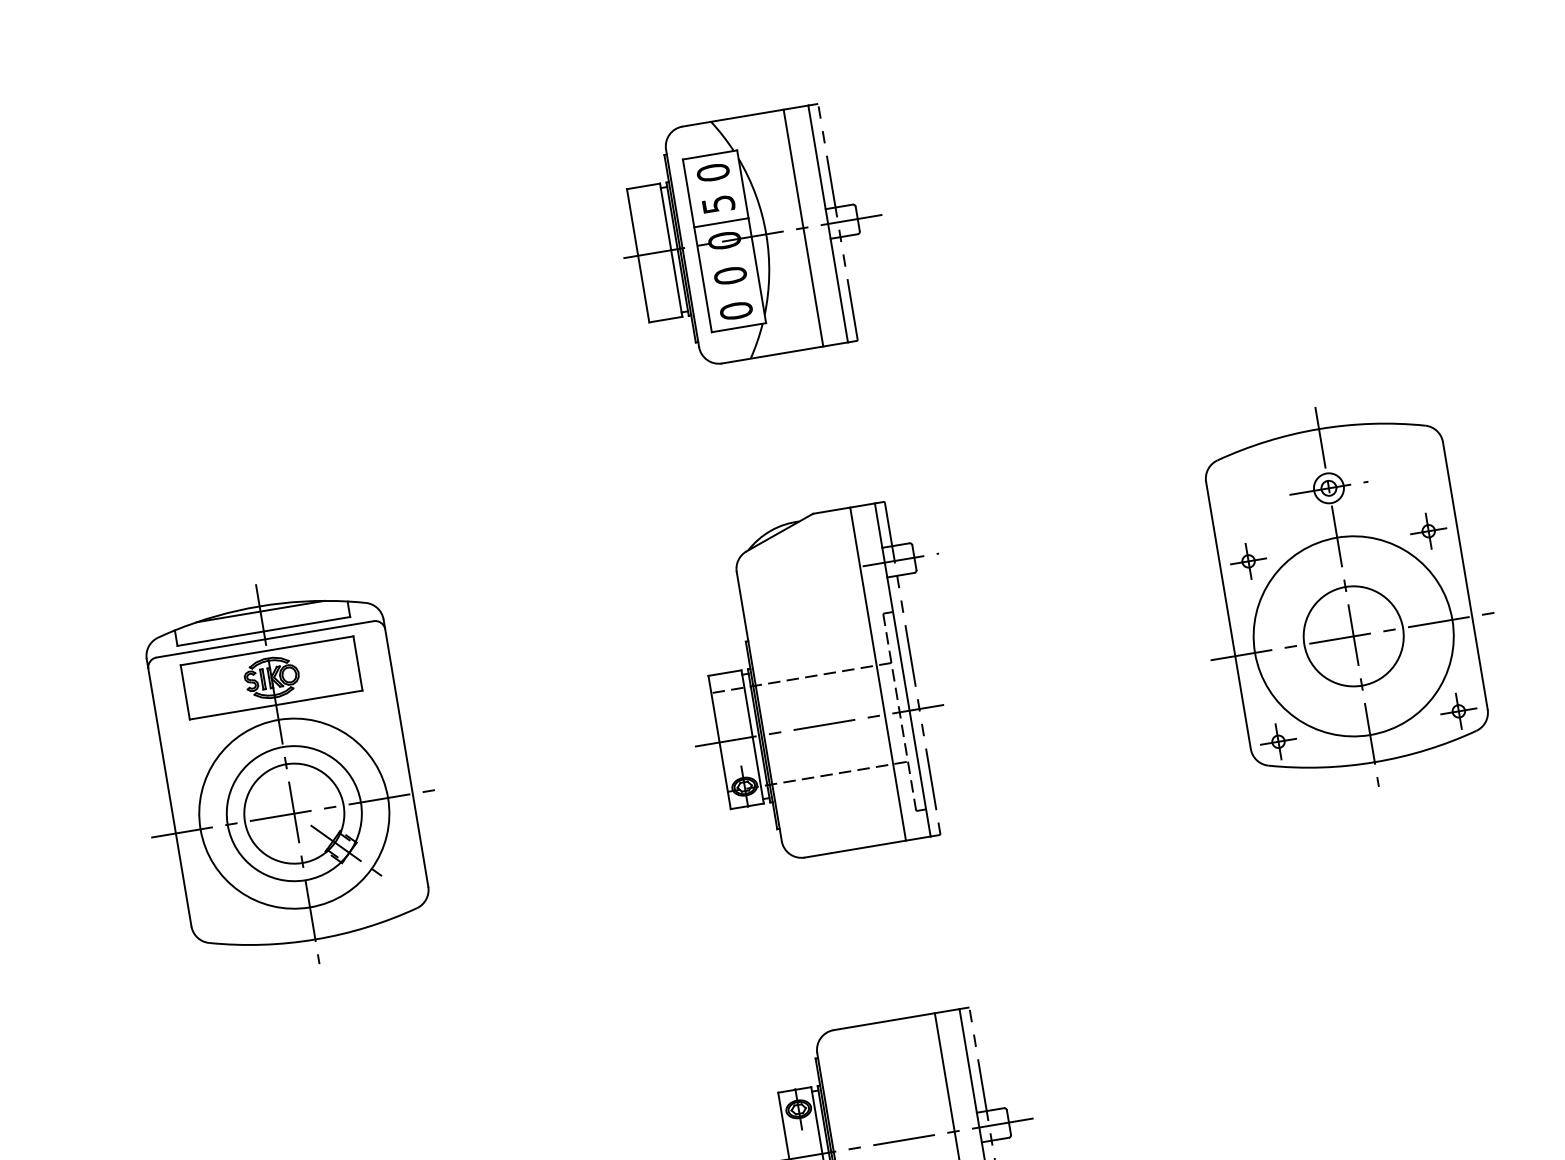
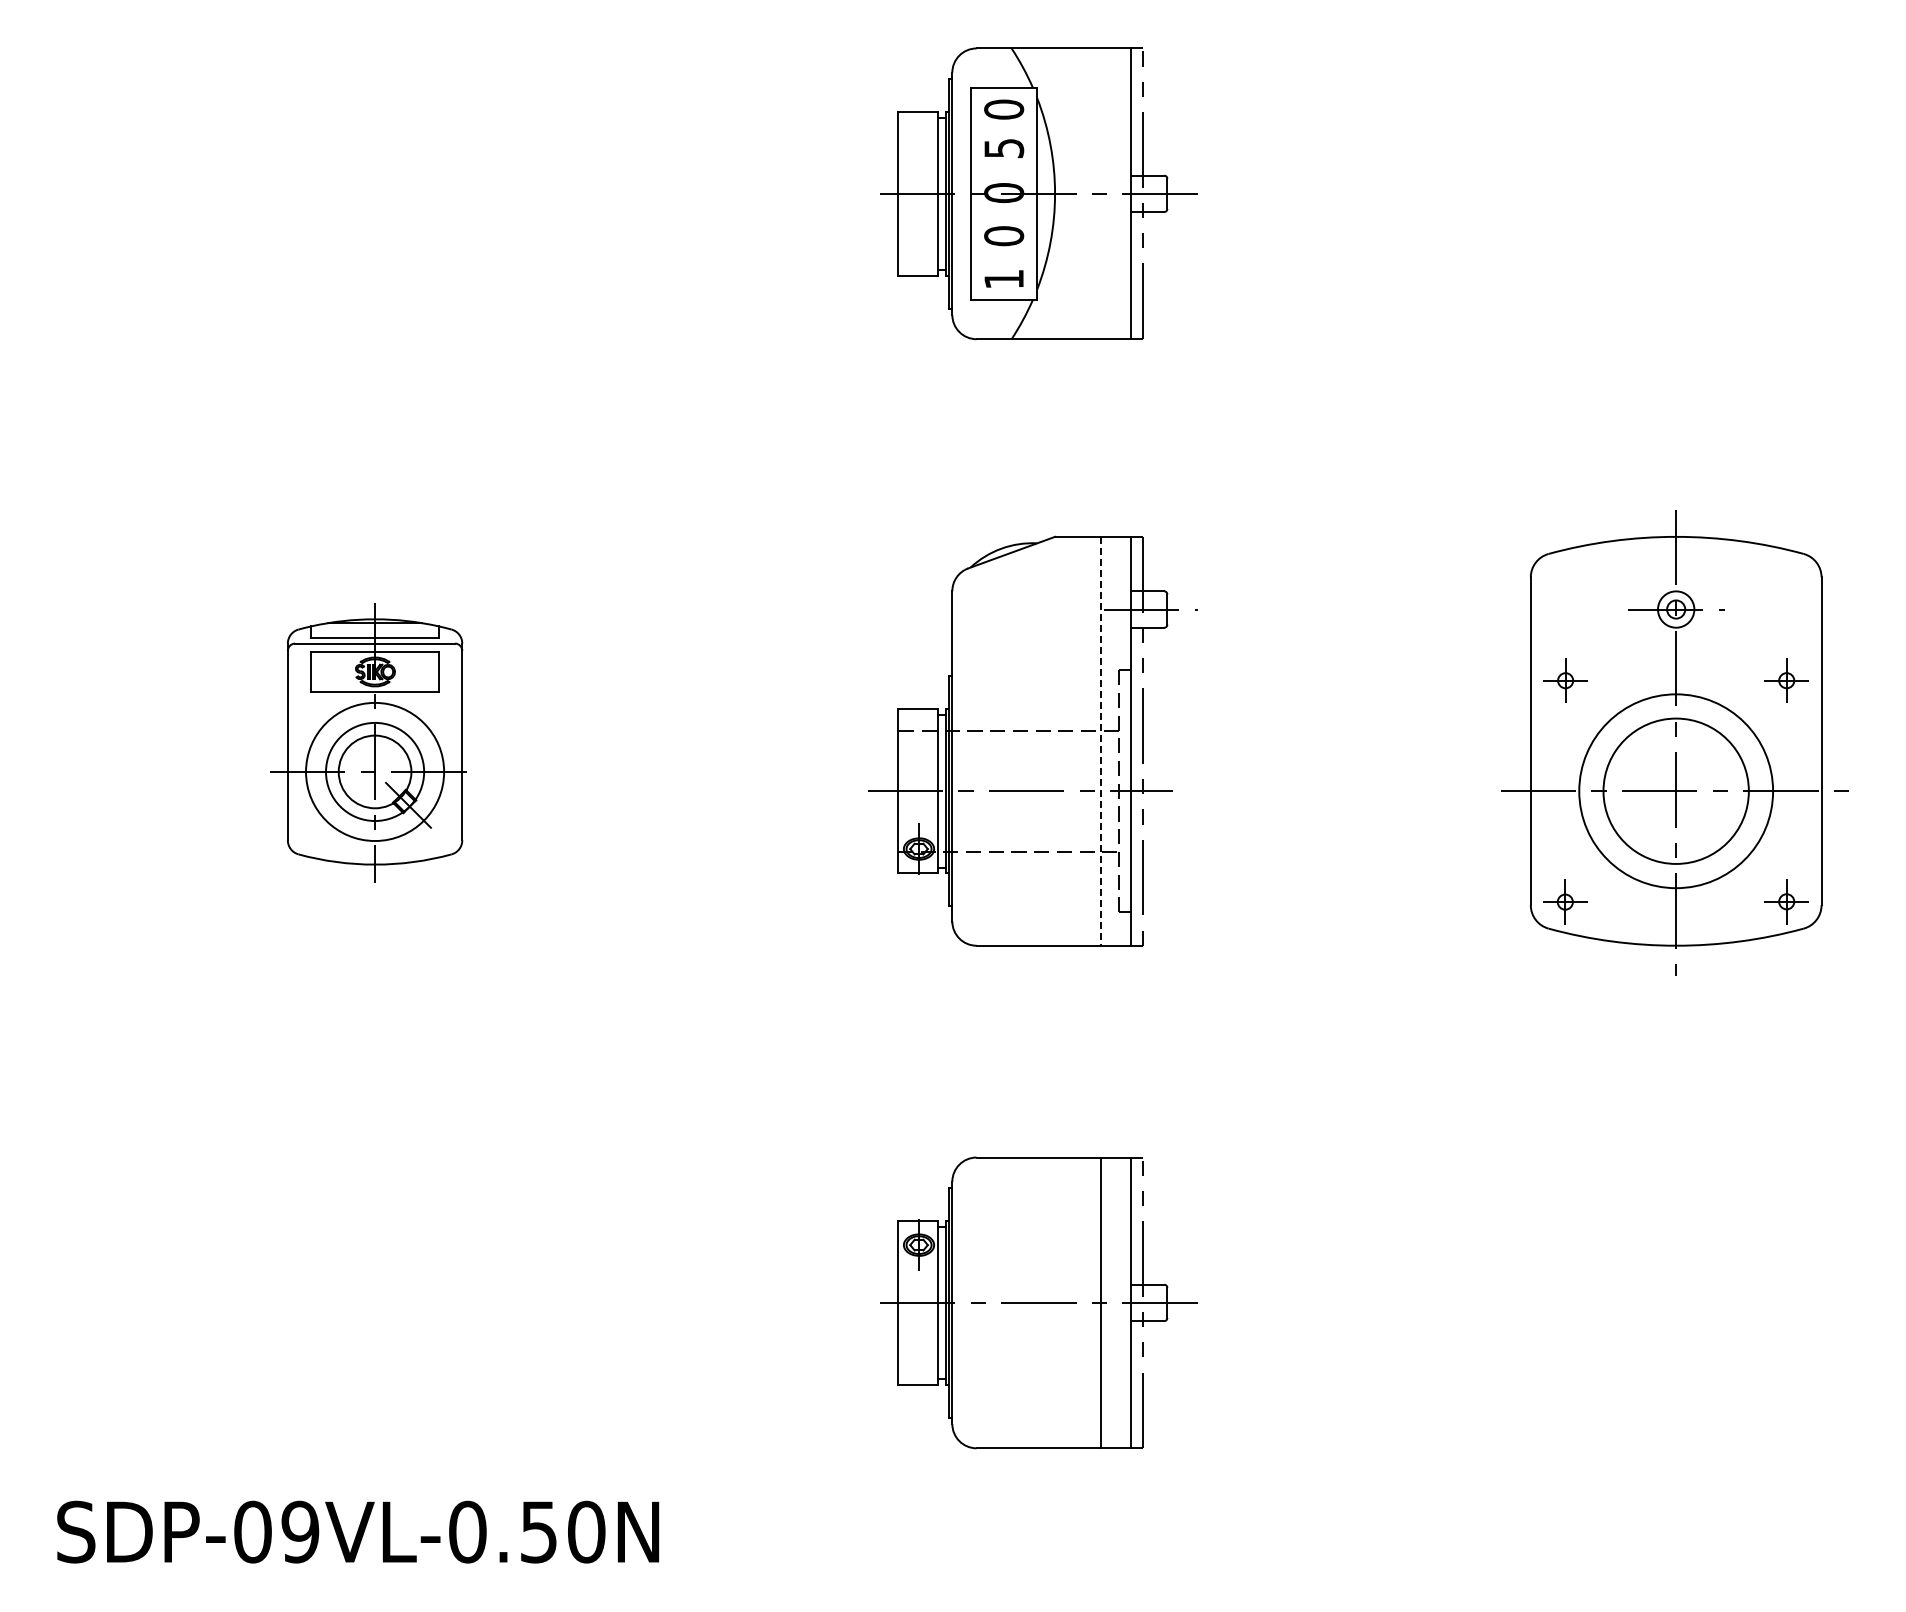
line: (721, 223) -> (1003, 171), removed
line: (803, 227) -> (1100, 193), removed
text: (736, 311) -> (1004, 279), 0 -> 1
circle: (1353, 635) -> (1675, 790), size x1.6
circle: (1354, 636) -> (1676, 791), size x0.6
line: (877, 674) -> (1100, 741), solid -> dashed
part: (285, 774) -> (373, 742), size x0.6

